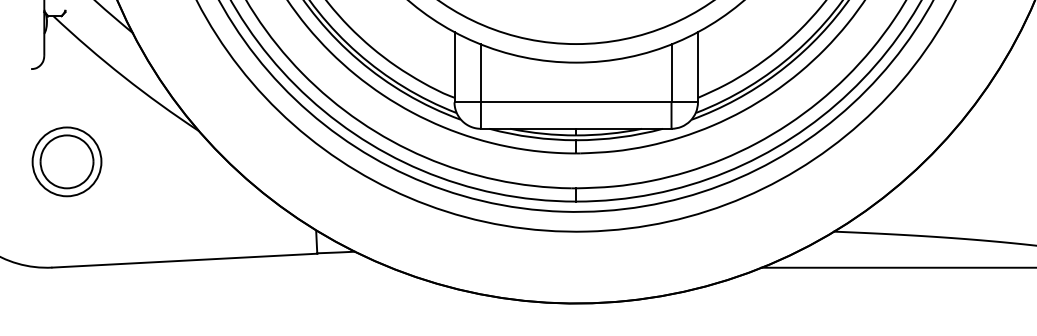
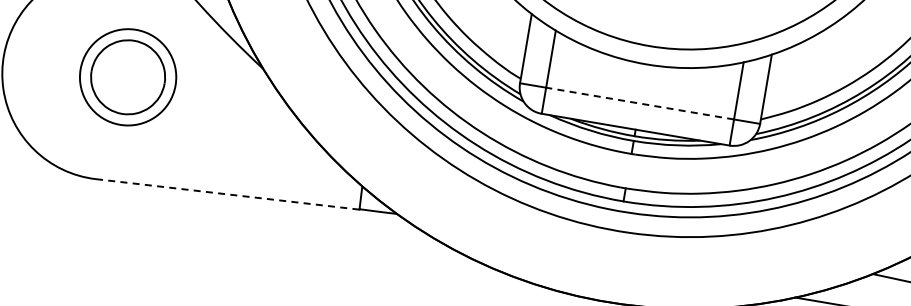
line: (575, 102) -> (639, 103), solid -> dashed
part: (66, 161) -> (127, 76), size x1.4
line: (184, 260) -> (227, 194), solid -> dashed

